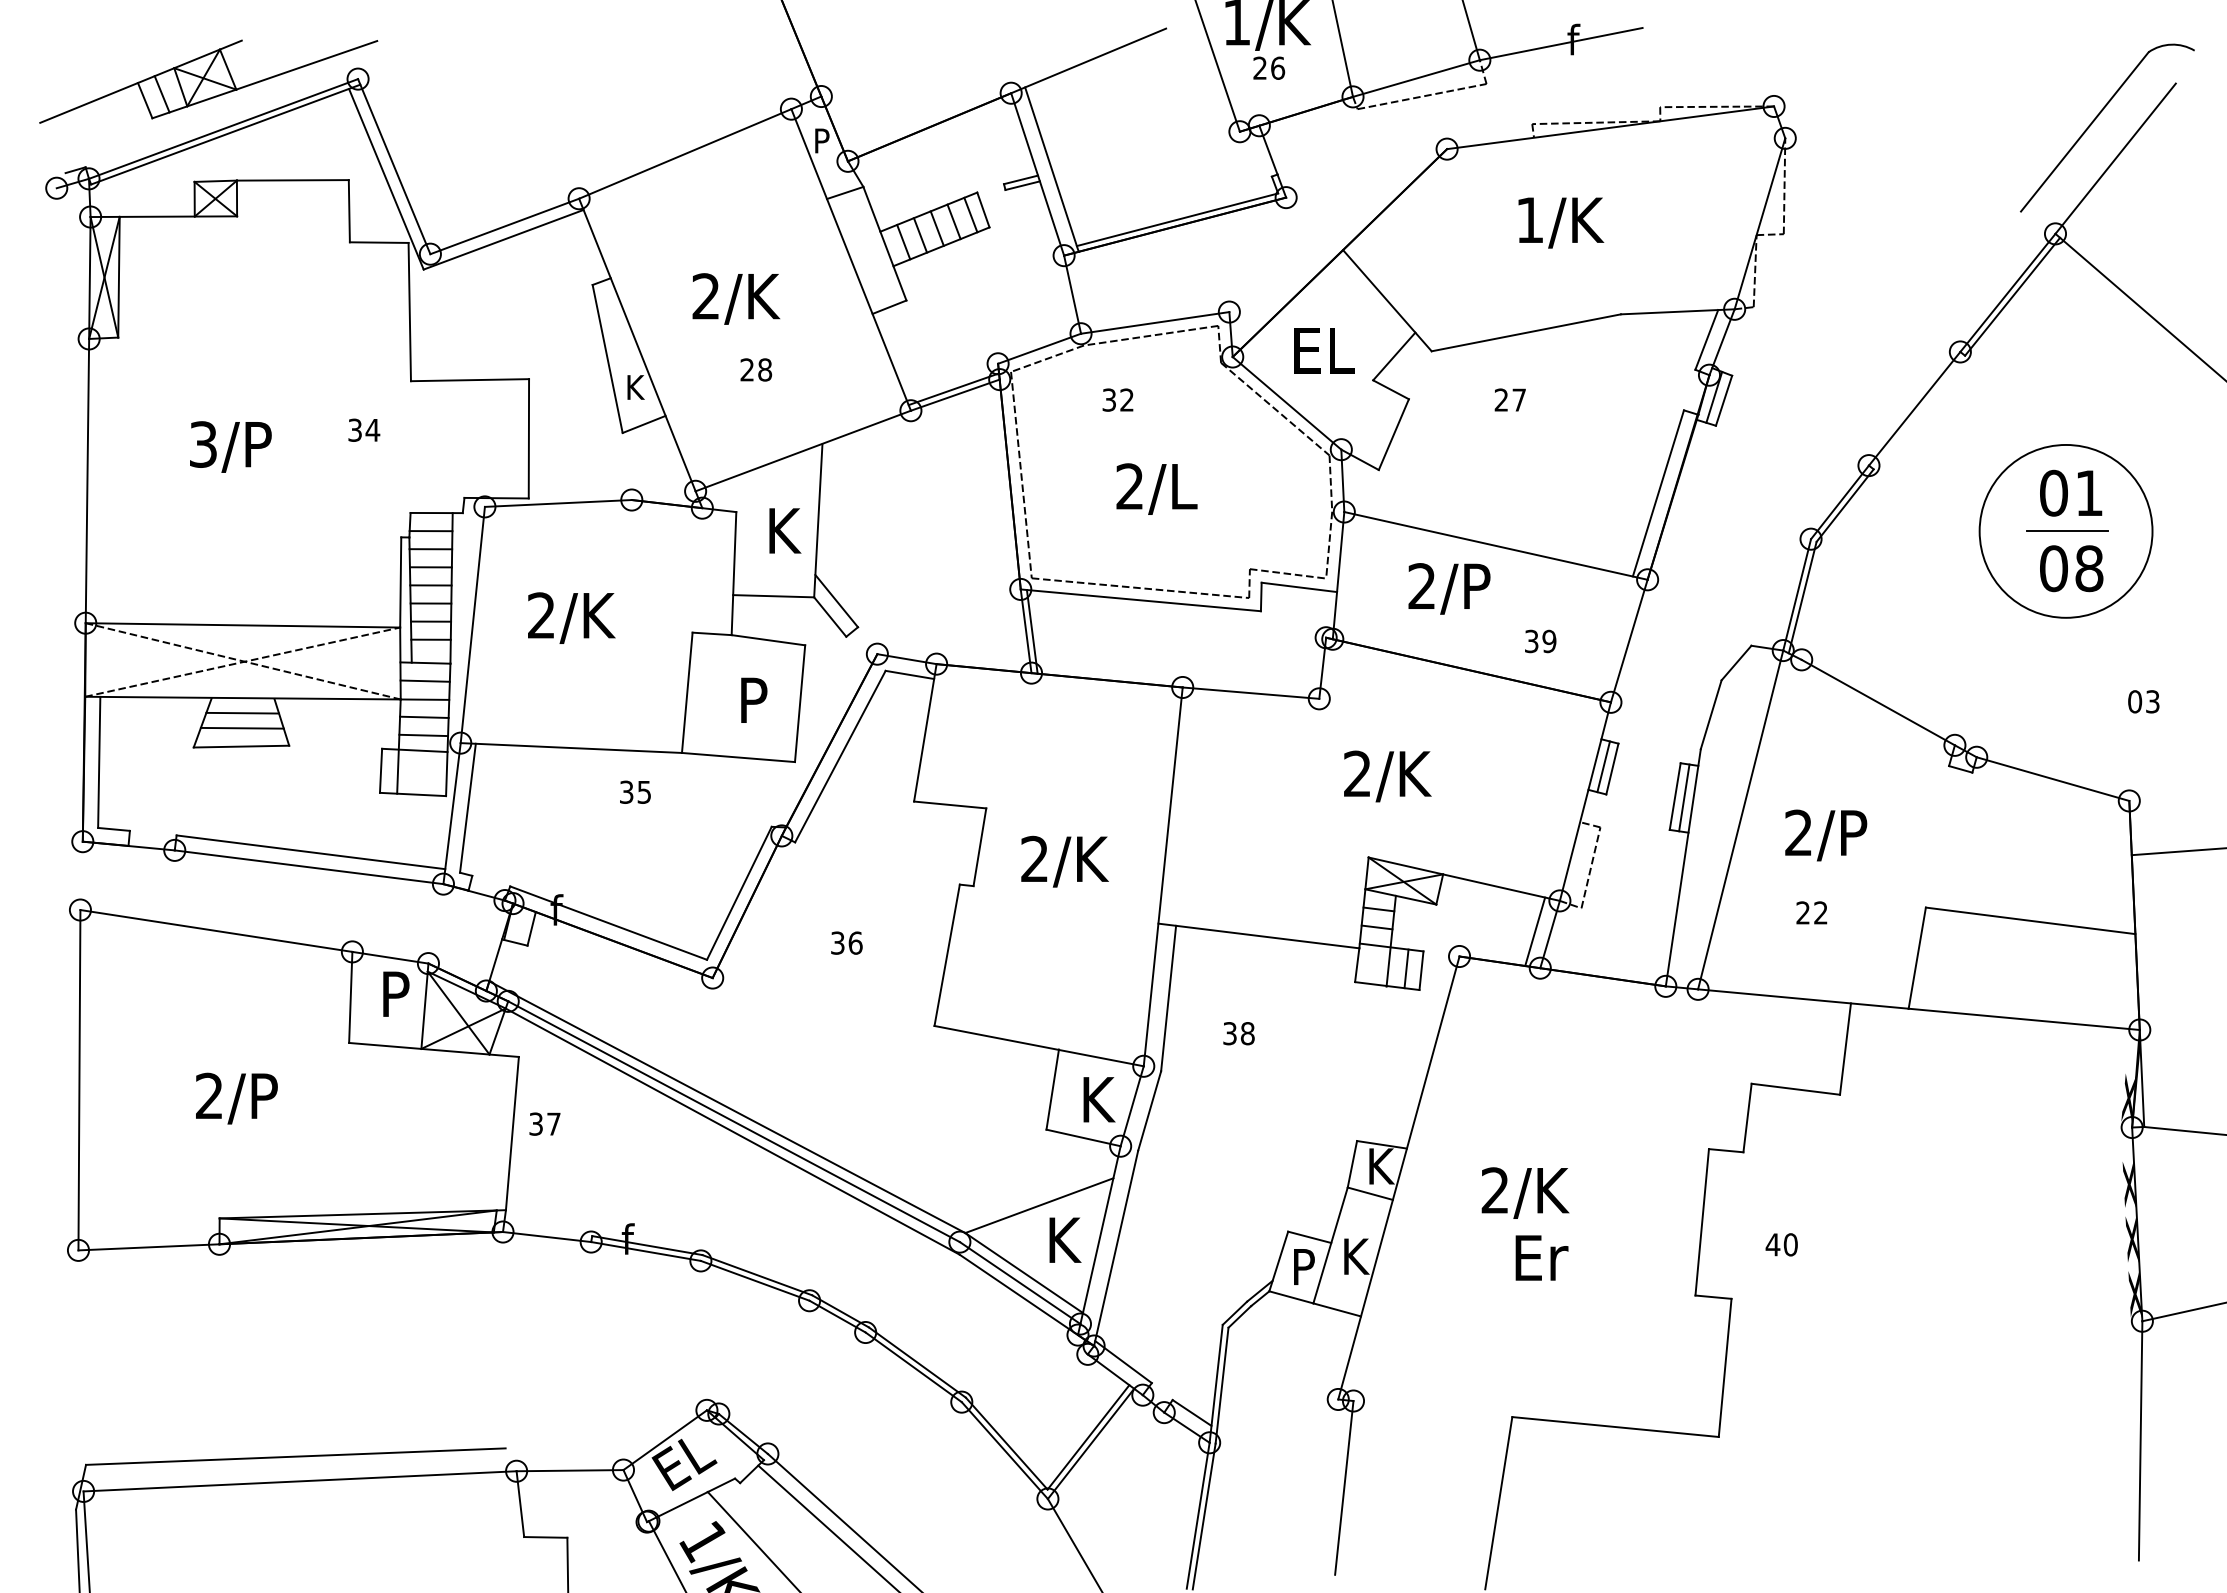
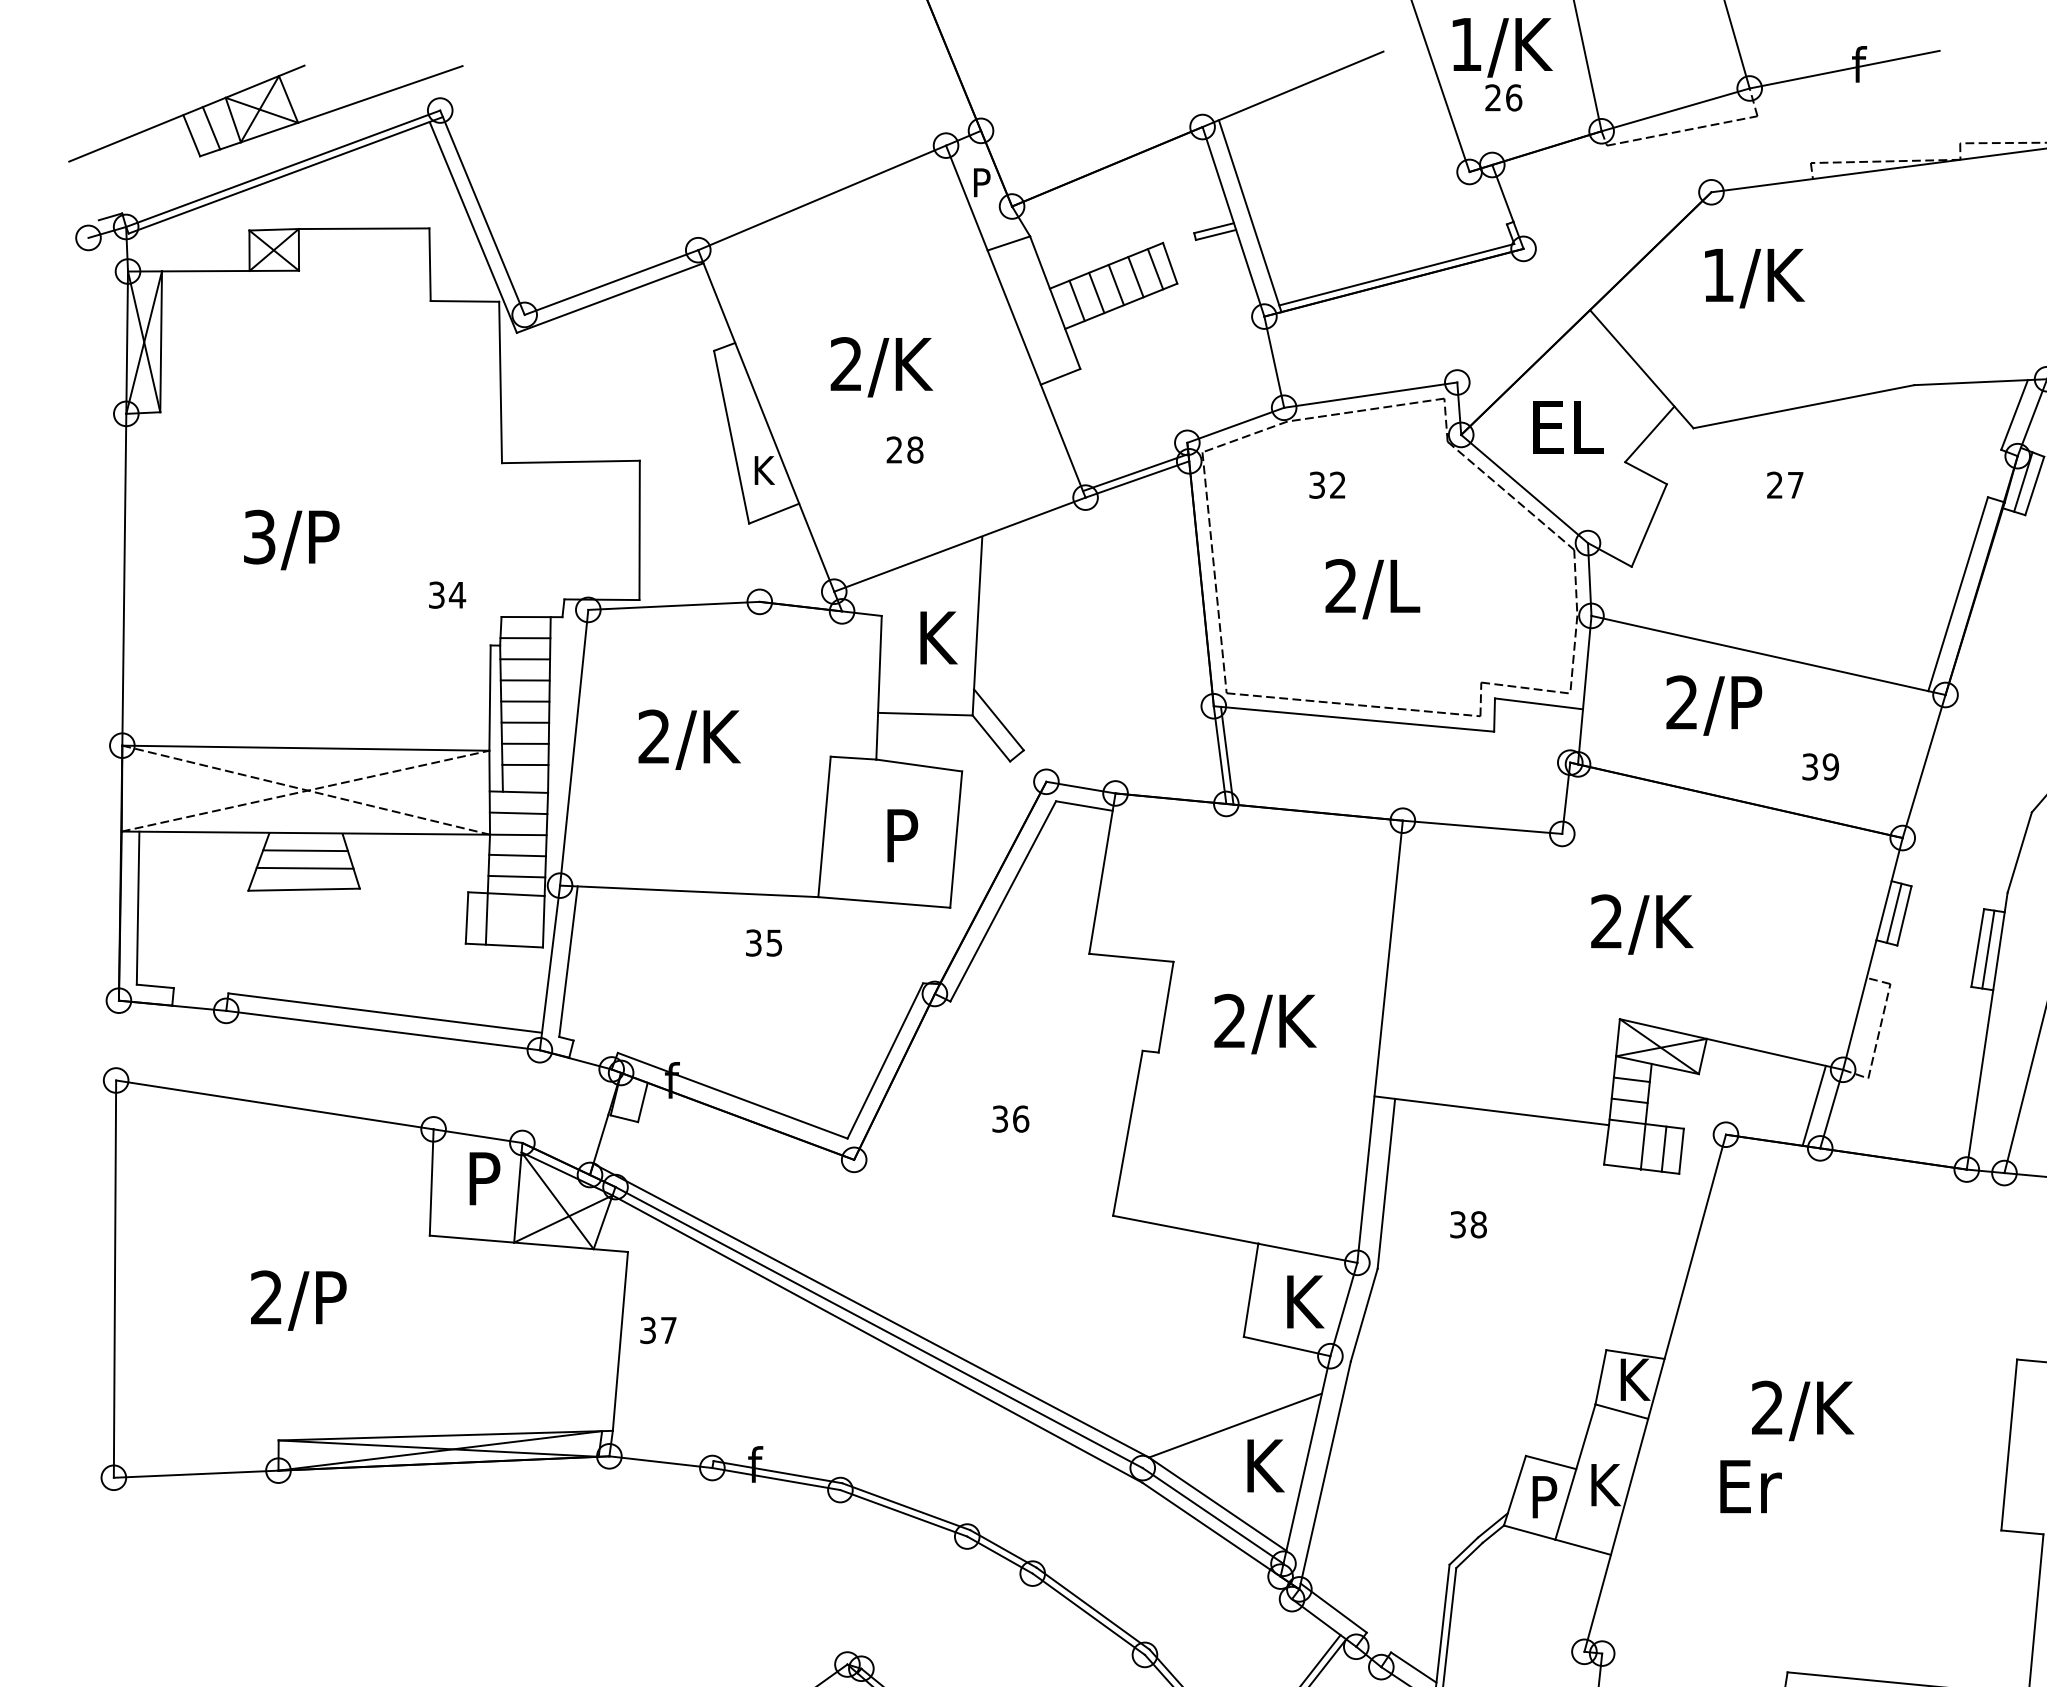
text: (1561, 222) -> (1755, 277), moved
text: (364, 429) -> (447, 594), moved
text: (1541, 1257) -> (1750, 1486), moved

